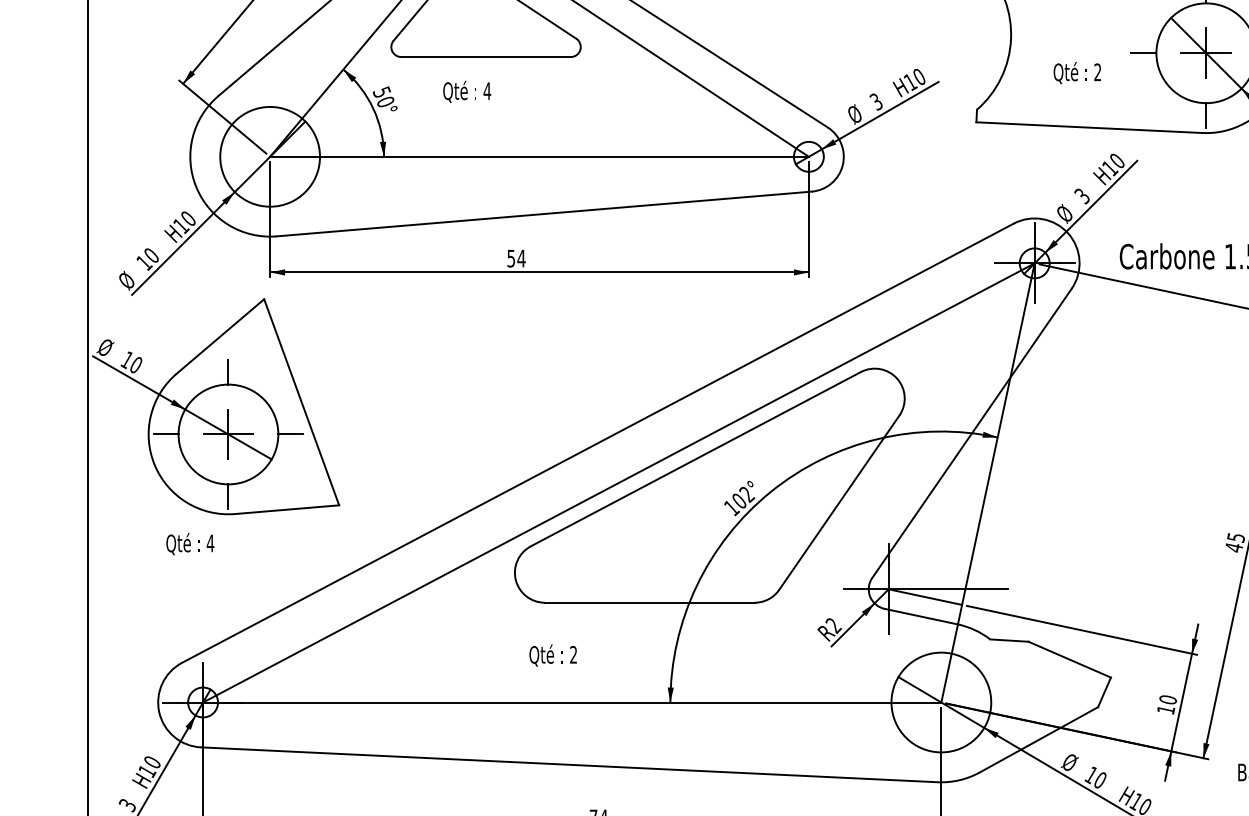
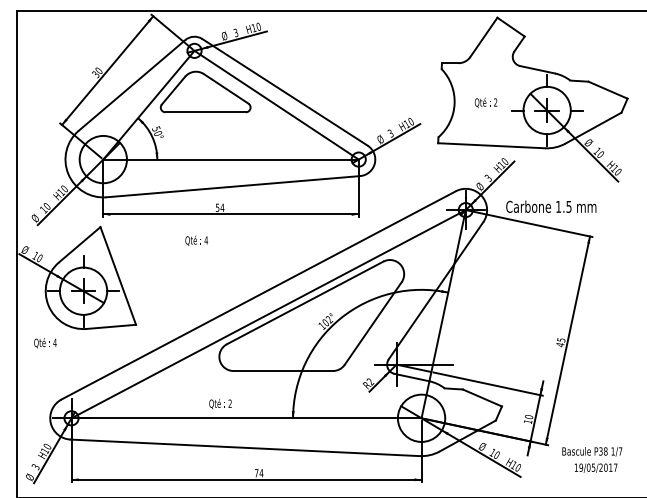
text: (1076, 72) -> (485, 102), moved
text: (466, 91) -> (196, 240), moved
text: (190, 544) -> (45, 343), moved
text: (553, 656) -> (220, 404), moved

